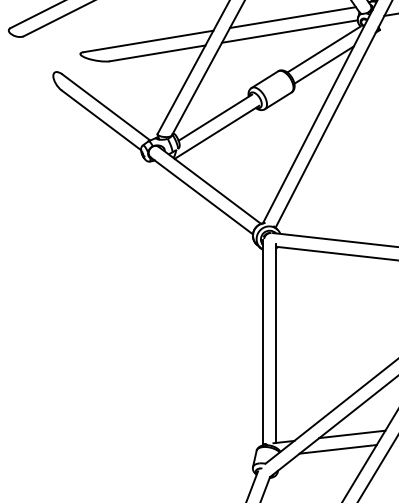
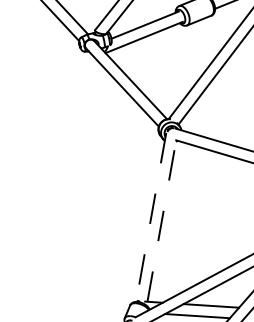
line: (262, 342) -> (150, 217), solid -> dashed
line: (276, 342) -> (162, 219), solid -> dashed

